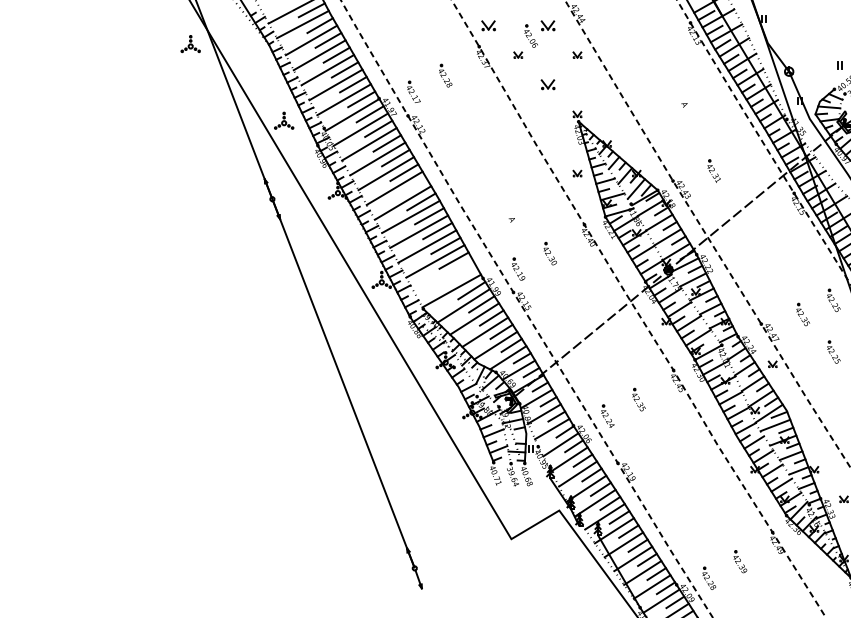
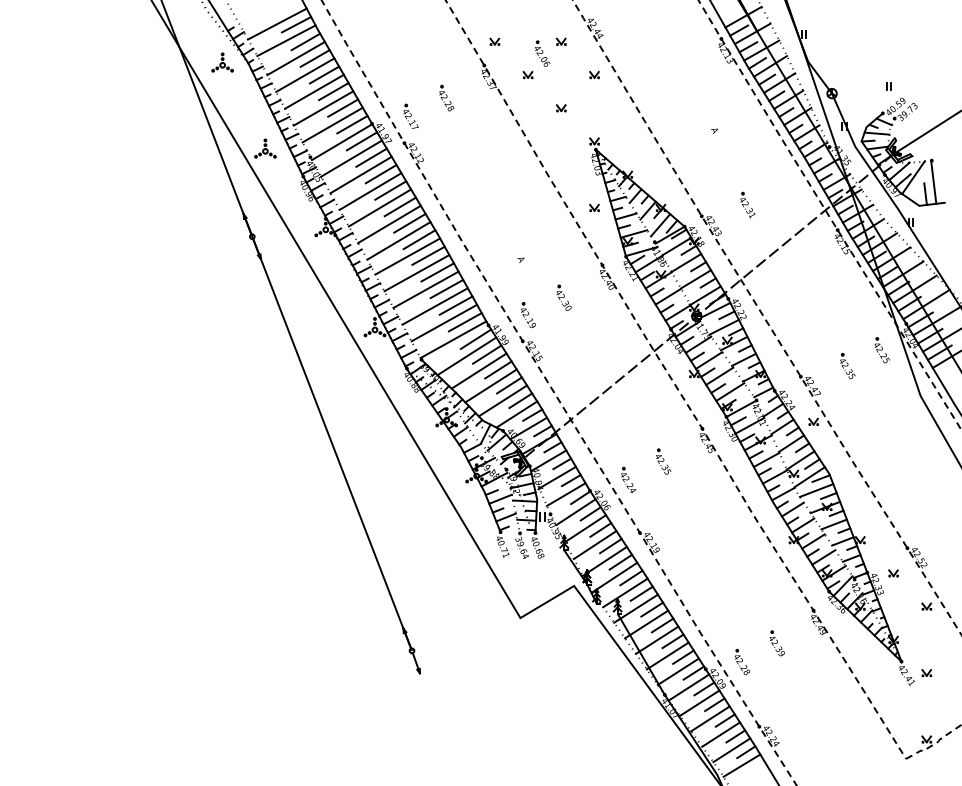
part: (488, 25) -> (494, 41), size x0.62
part: (547, 25) -> (560, 41), size x0.62
part: (190, 43) -> (222, 62), moved
part: (547, 84) -> (560, 108), size x0.62
line: (412, 186) -> (409, 222), added
line: (443, 275) -> (444, 322), added
line: (461, 275) -> (464, 322), added
part: (833, 352) -> (881, 408), removed
line: (515, 434) -> (525, 500), added

